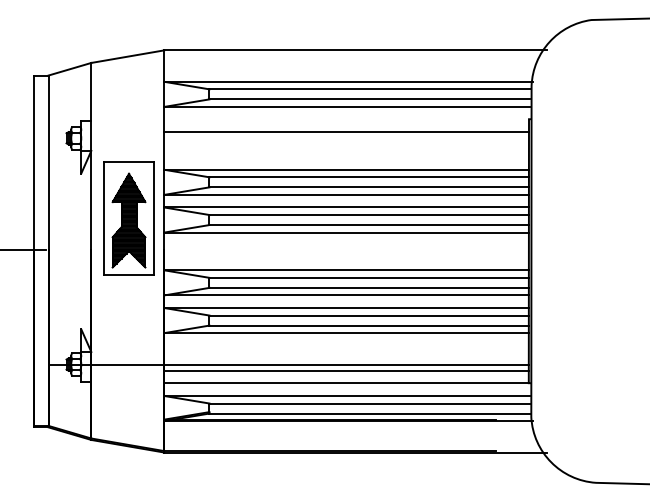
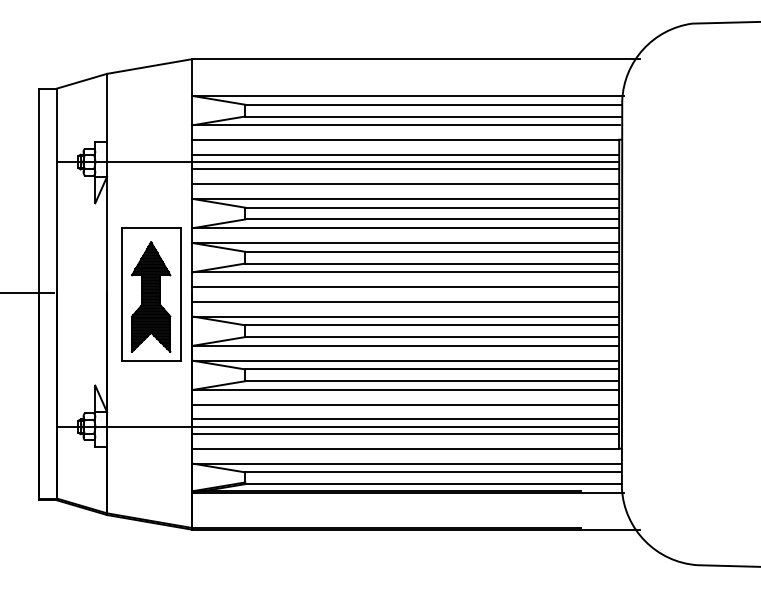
line: (346, 119) -> (405, 140), added
line: (288, 138) -> (337, 162), added
line: (346, 144) -> (405, 169), added
line: (346, 157) -> (405, 184), added
part: (128, 218) -> (150, 294), moved
line: (346, 245) -> (405, 287), added
line: (346, 257) -> (405, 301), added
line: (346, 345) -> (405, 404), added
line: (346, 358) -> (405, 419), added

